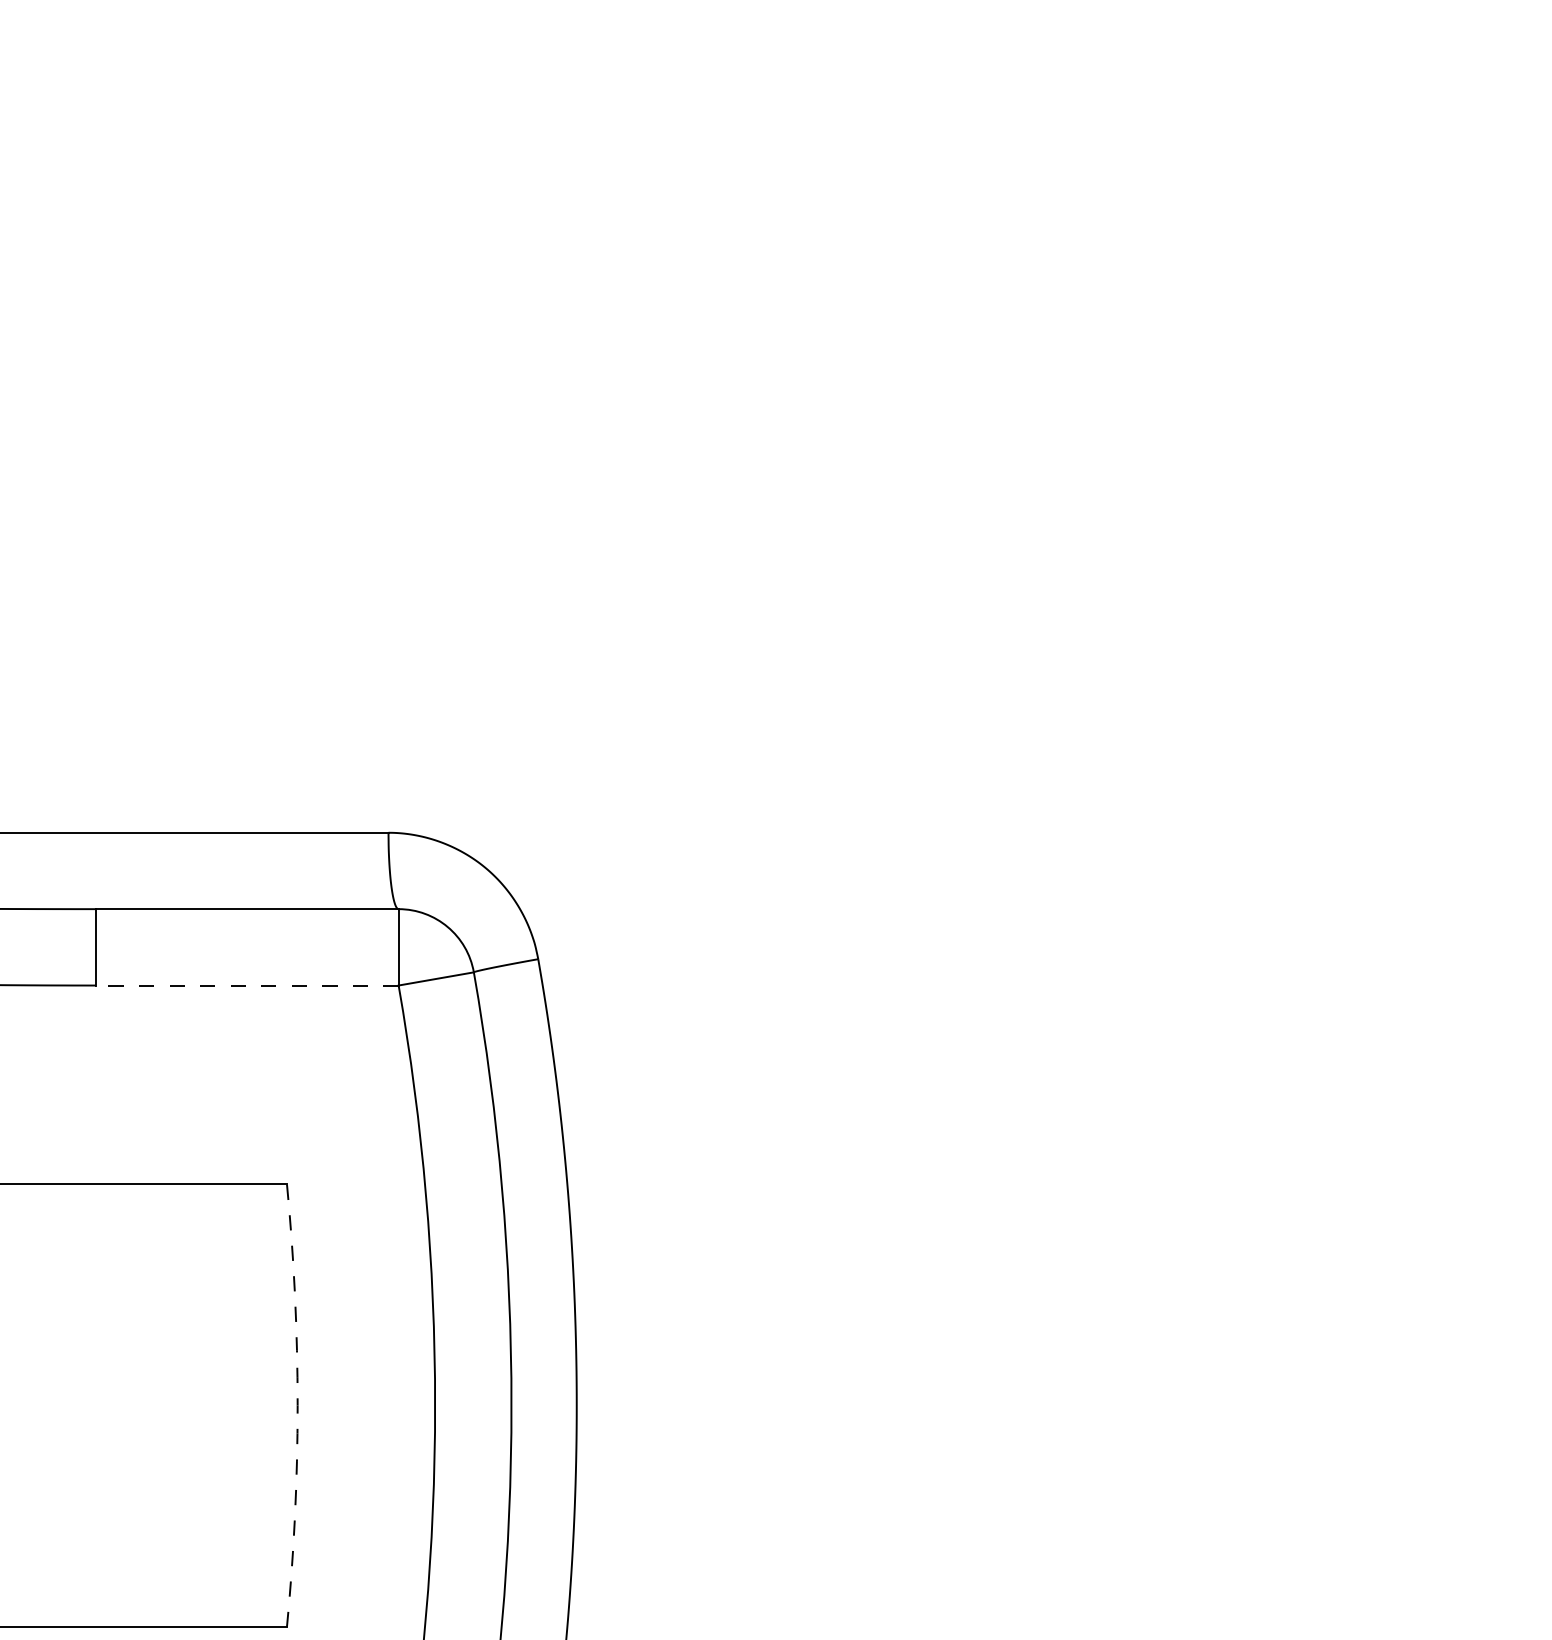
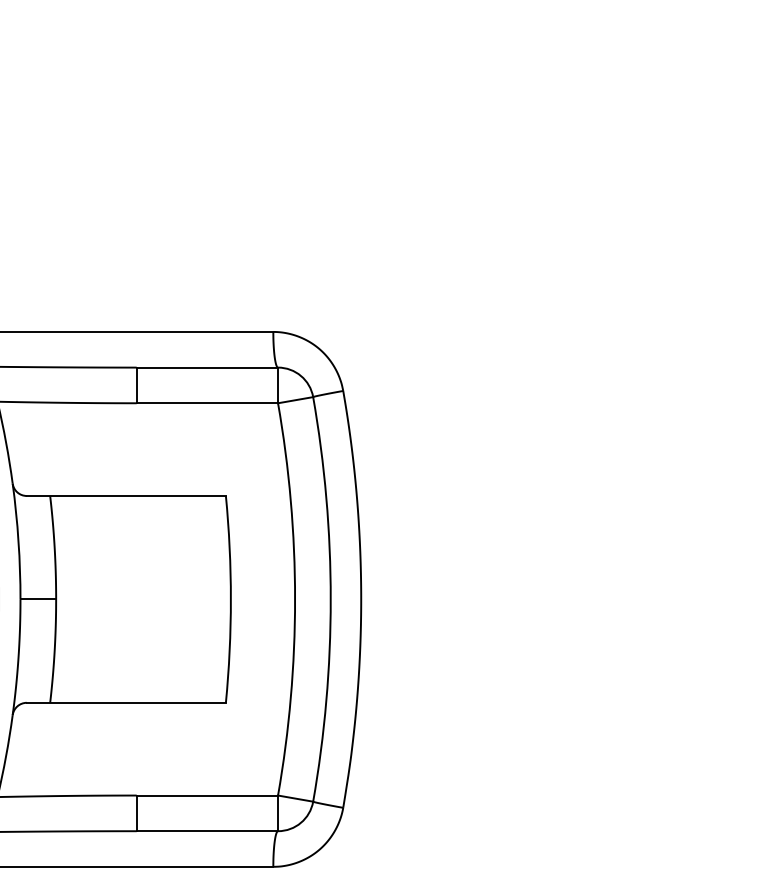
line: (247, 986) -> (207, 403), dashed -> solid
arc: (296, 1405) -> (230, 599), dashed -> solid

